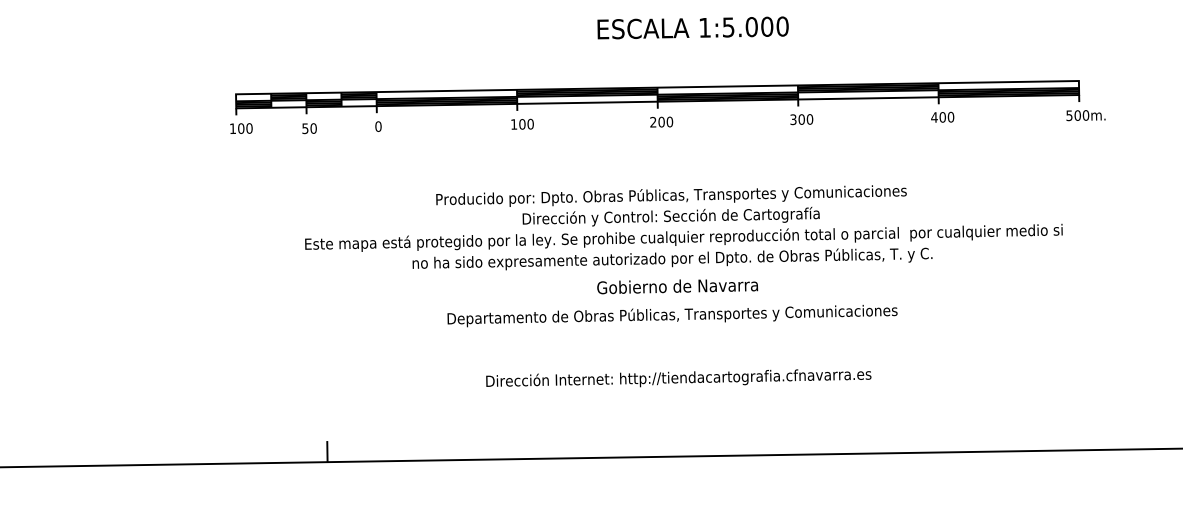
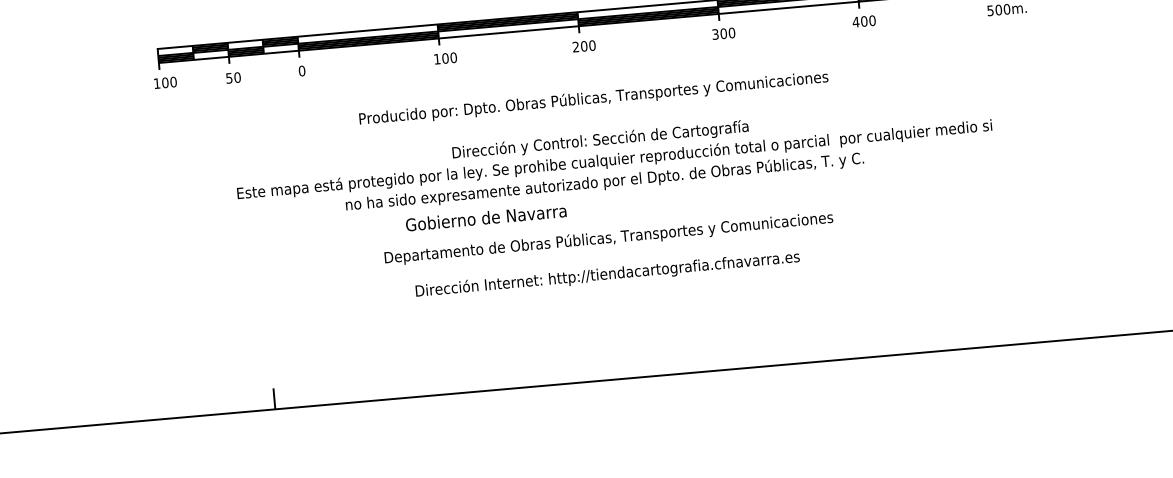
text: (671, 195) -> (593, 98), moved
text: (677, 286) -> (486, 218), moved
text: (678, 378) -> (607, 274), moved

